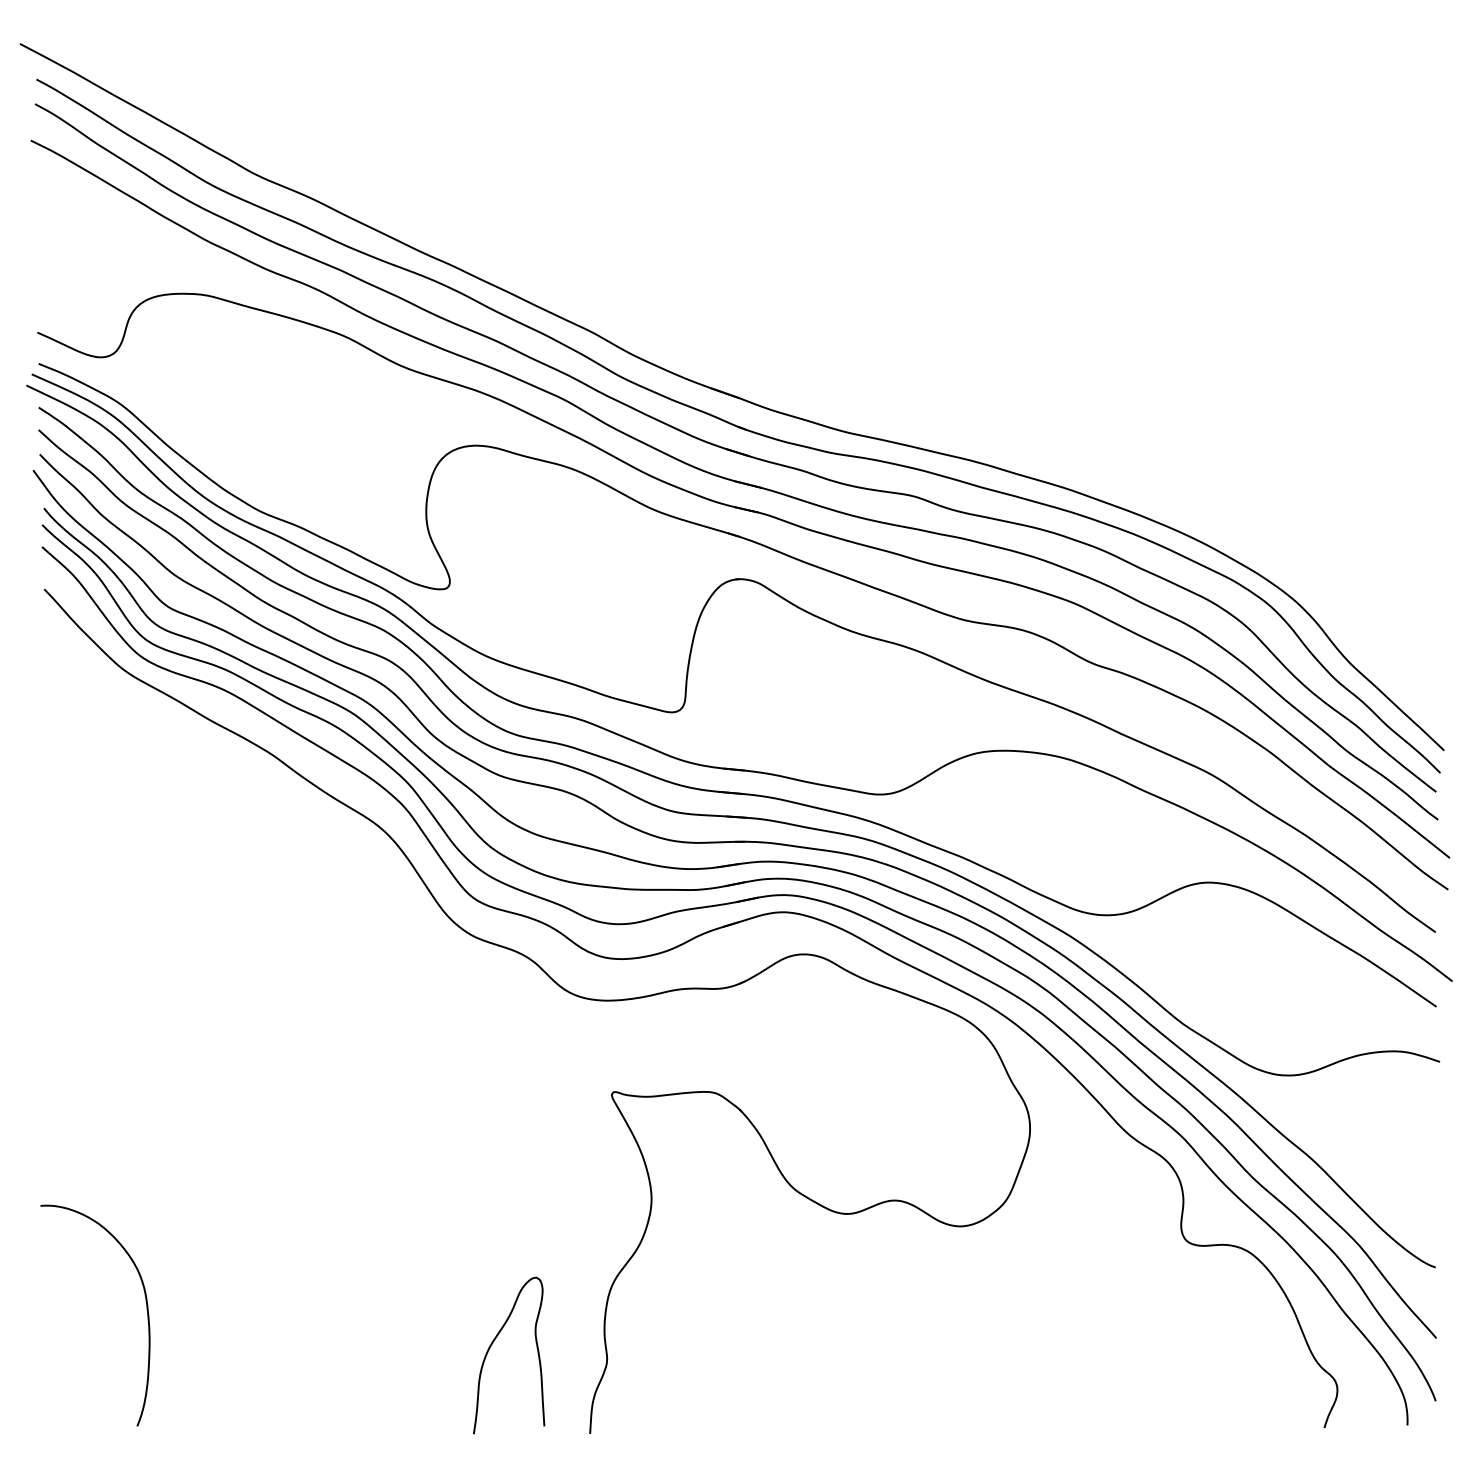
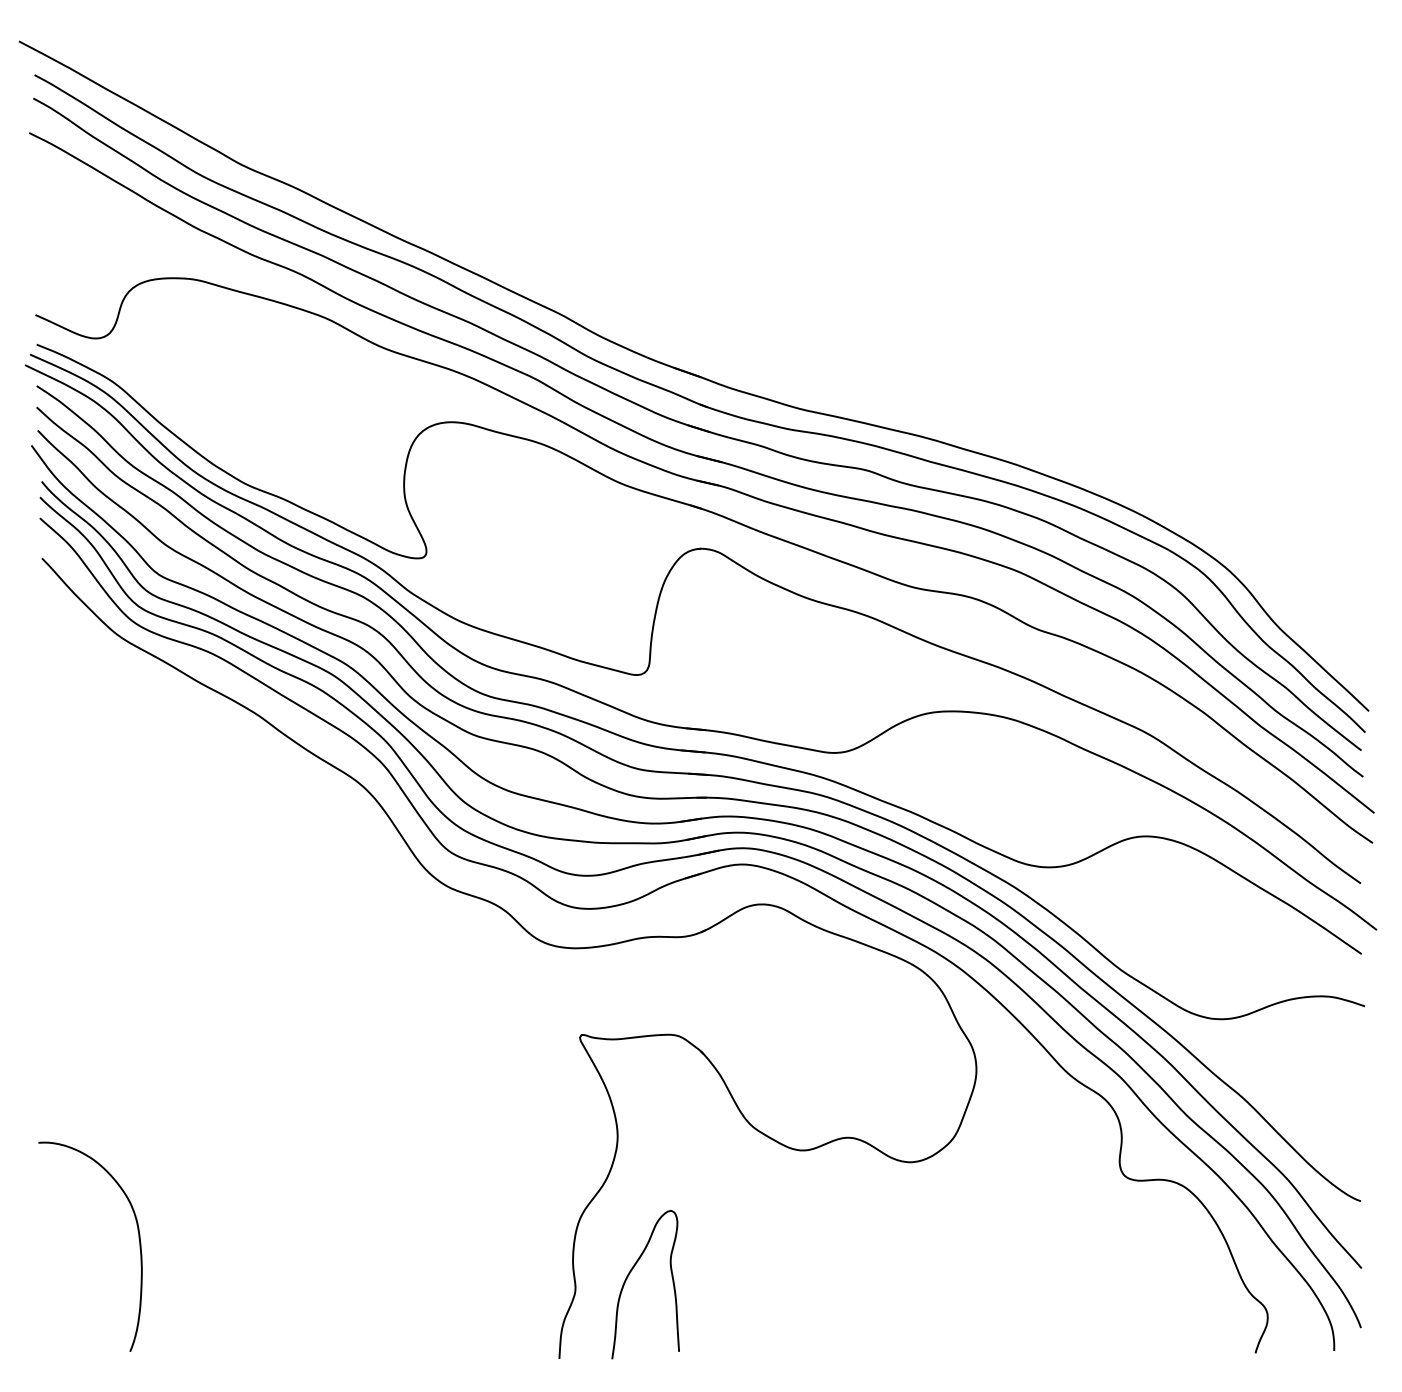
curve: (493, 1343) -> (630, 1273), moved

